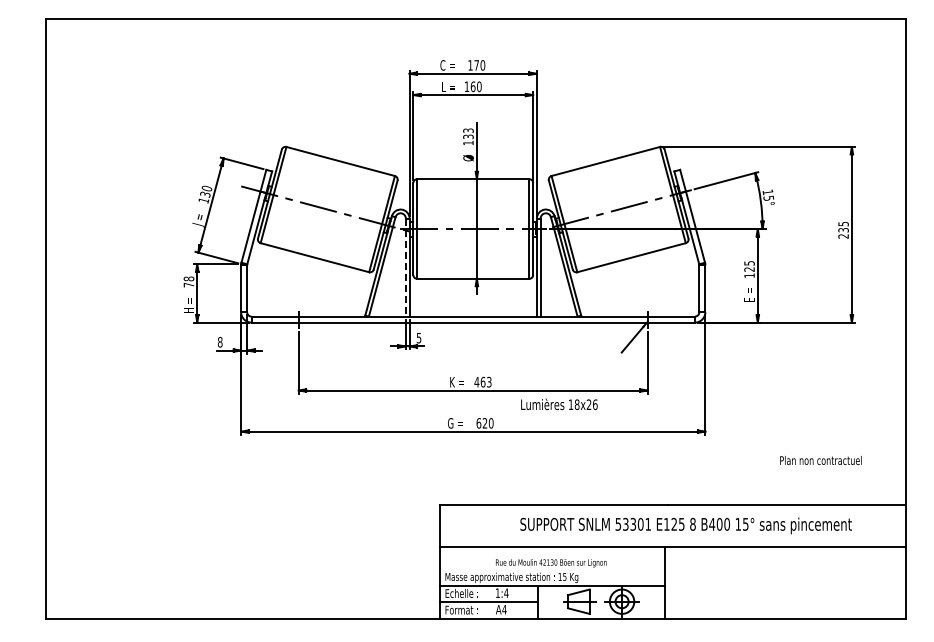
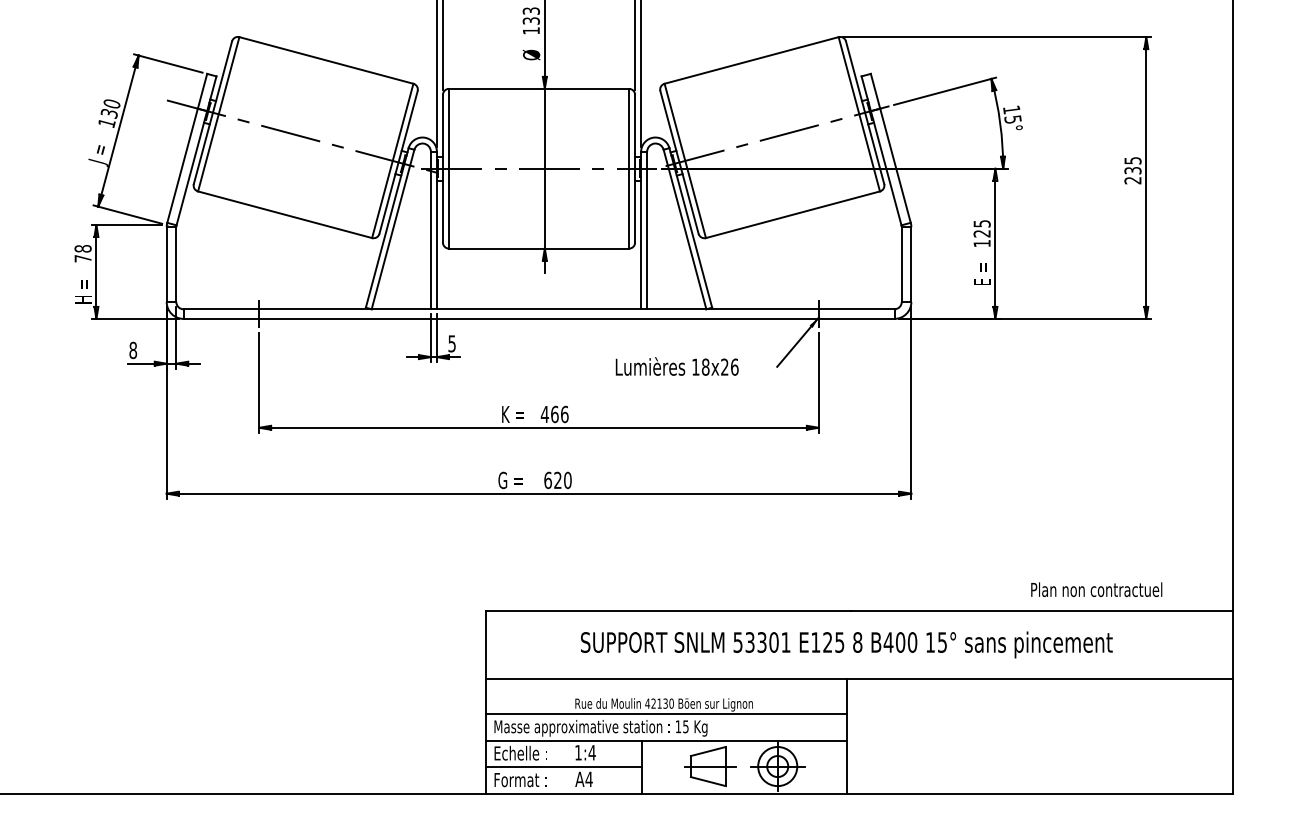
line: (405, 268) -> (430, 232), dashed -> solid
text: (489, 381) -> (565, 413), 463 -> 466
text: (559, 404) -> (677, 366), moved
text: (820, 460) -> (1095, 589), moved
text: (685, 525) -> (845, 644), moved
line: (552, 569) -> (666, 714), added

